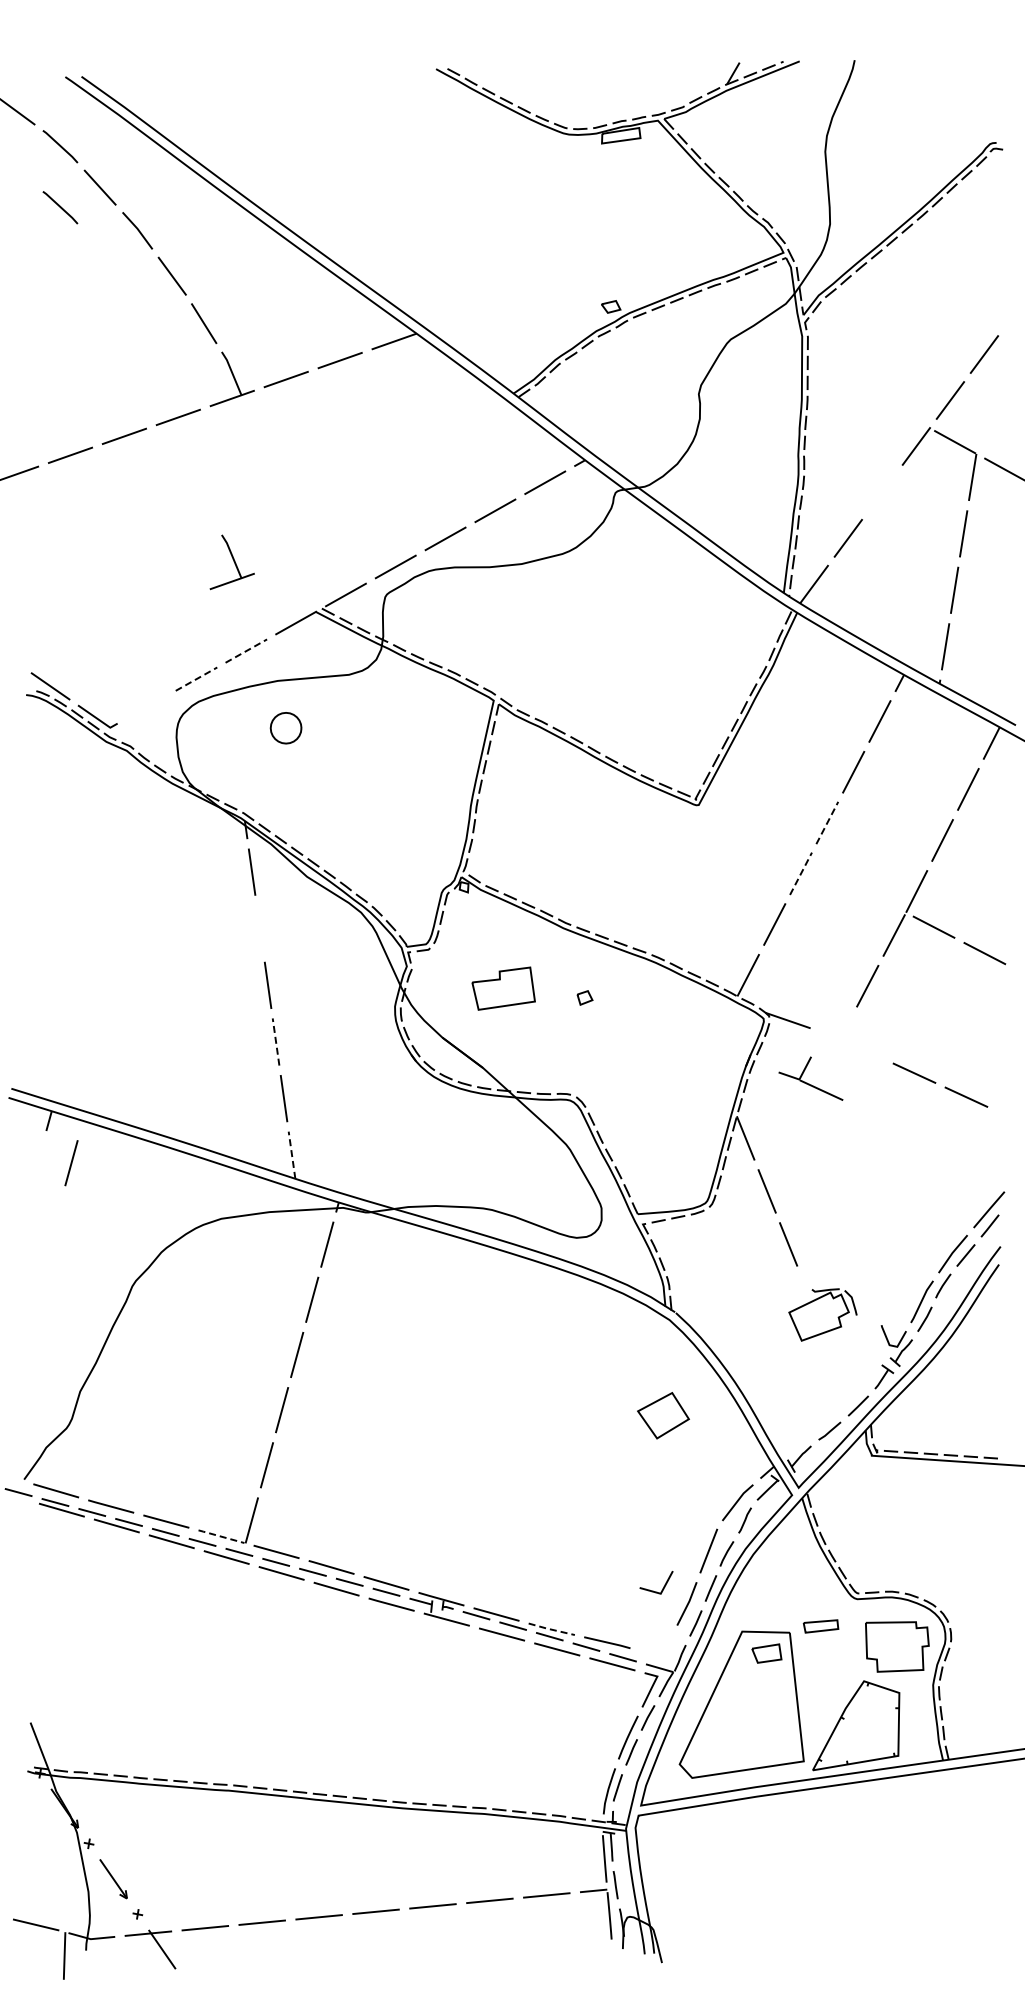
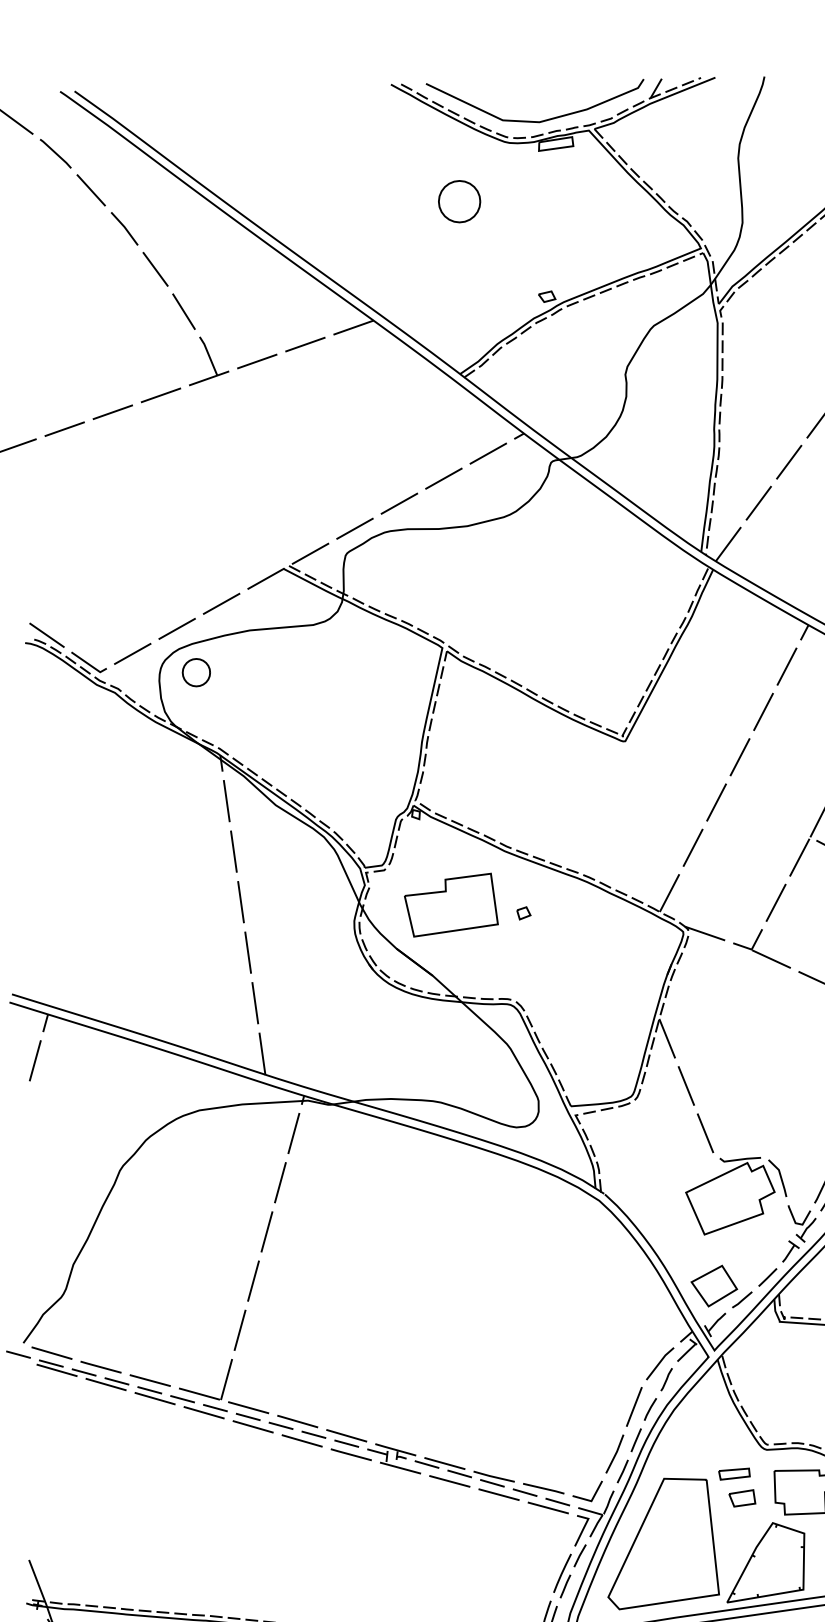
curve: (592, 109) -> (530, 120), added
part: (512, 200) -> (459, 201), added
line: (60, 207) -> (55, 208), removed
line: (881, 492) -> (788, 462), added
part: (231, 562) -> (208, 524), removed
line: (246, 651) -> (221, 604), dashed -> solid
line: (196, 679) -> (177, 629), dashed -> solid
line: (146, 707) -> (132, 654), added
part: (285, 728) -> (195, 672), moved
line: (827, 823) -> (740, 757), dashed -> solid
line: (801, 873) -> (717, 802), dashed -> solid
line: (260, 928) -> (234, 851), added
part: (503, 988) -> (451, 904), size x1.67
line: (276, 1042) -> (248, 953), dashed -> solid
part: (810, 1078) -> (761, 948), moved
line: (292, 1156) -> (262, 1054), dashed -> solid
line: (71, 1163) -> (35, 1061), moved
part: (822, 1314) -> (735, 1195), size x1.67
part: (663, 1415) -> (714, 1285), moved
line: (221, 1536) -> (199, 1393), dashed -> solid
line: (663, 1586) -> (593, 1494), moved
line: (551, 1629) -> (493, 1476), dashed -> solid
part: (766, 1653) -> (741, 1498), moved

